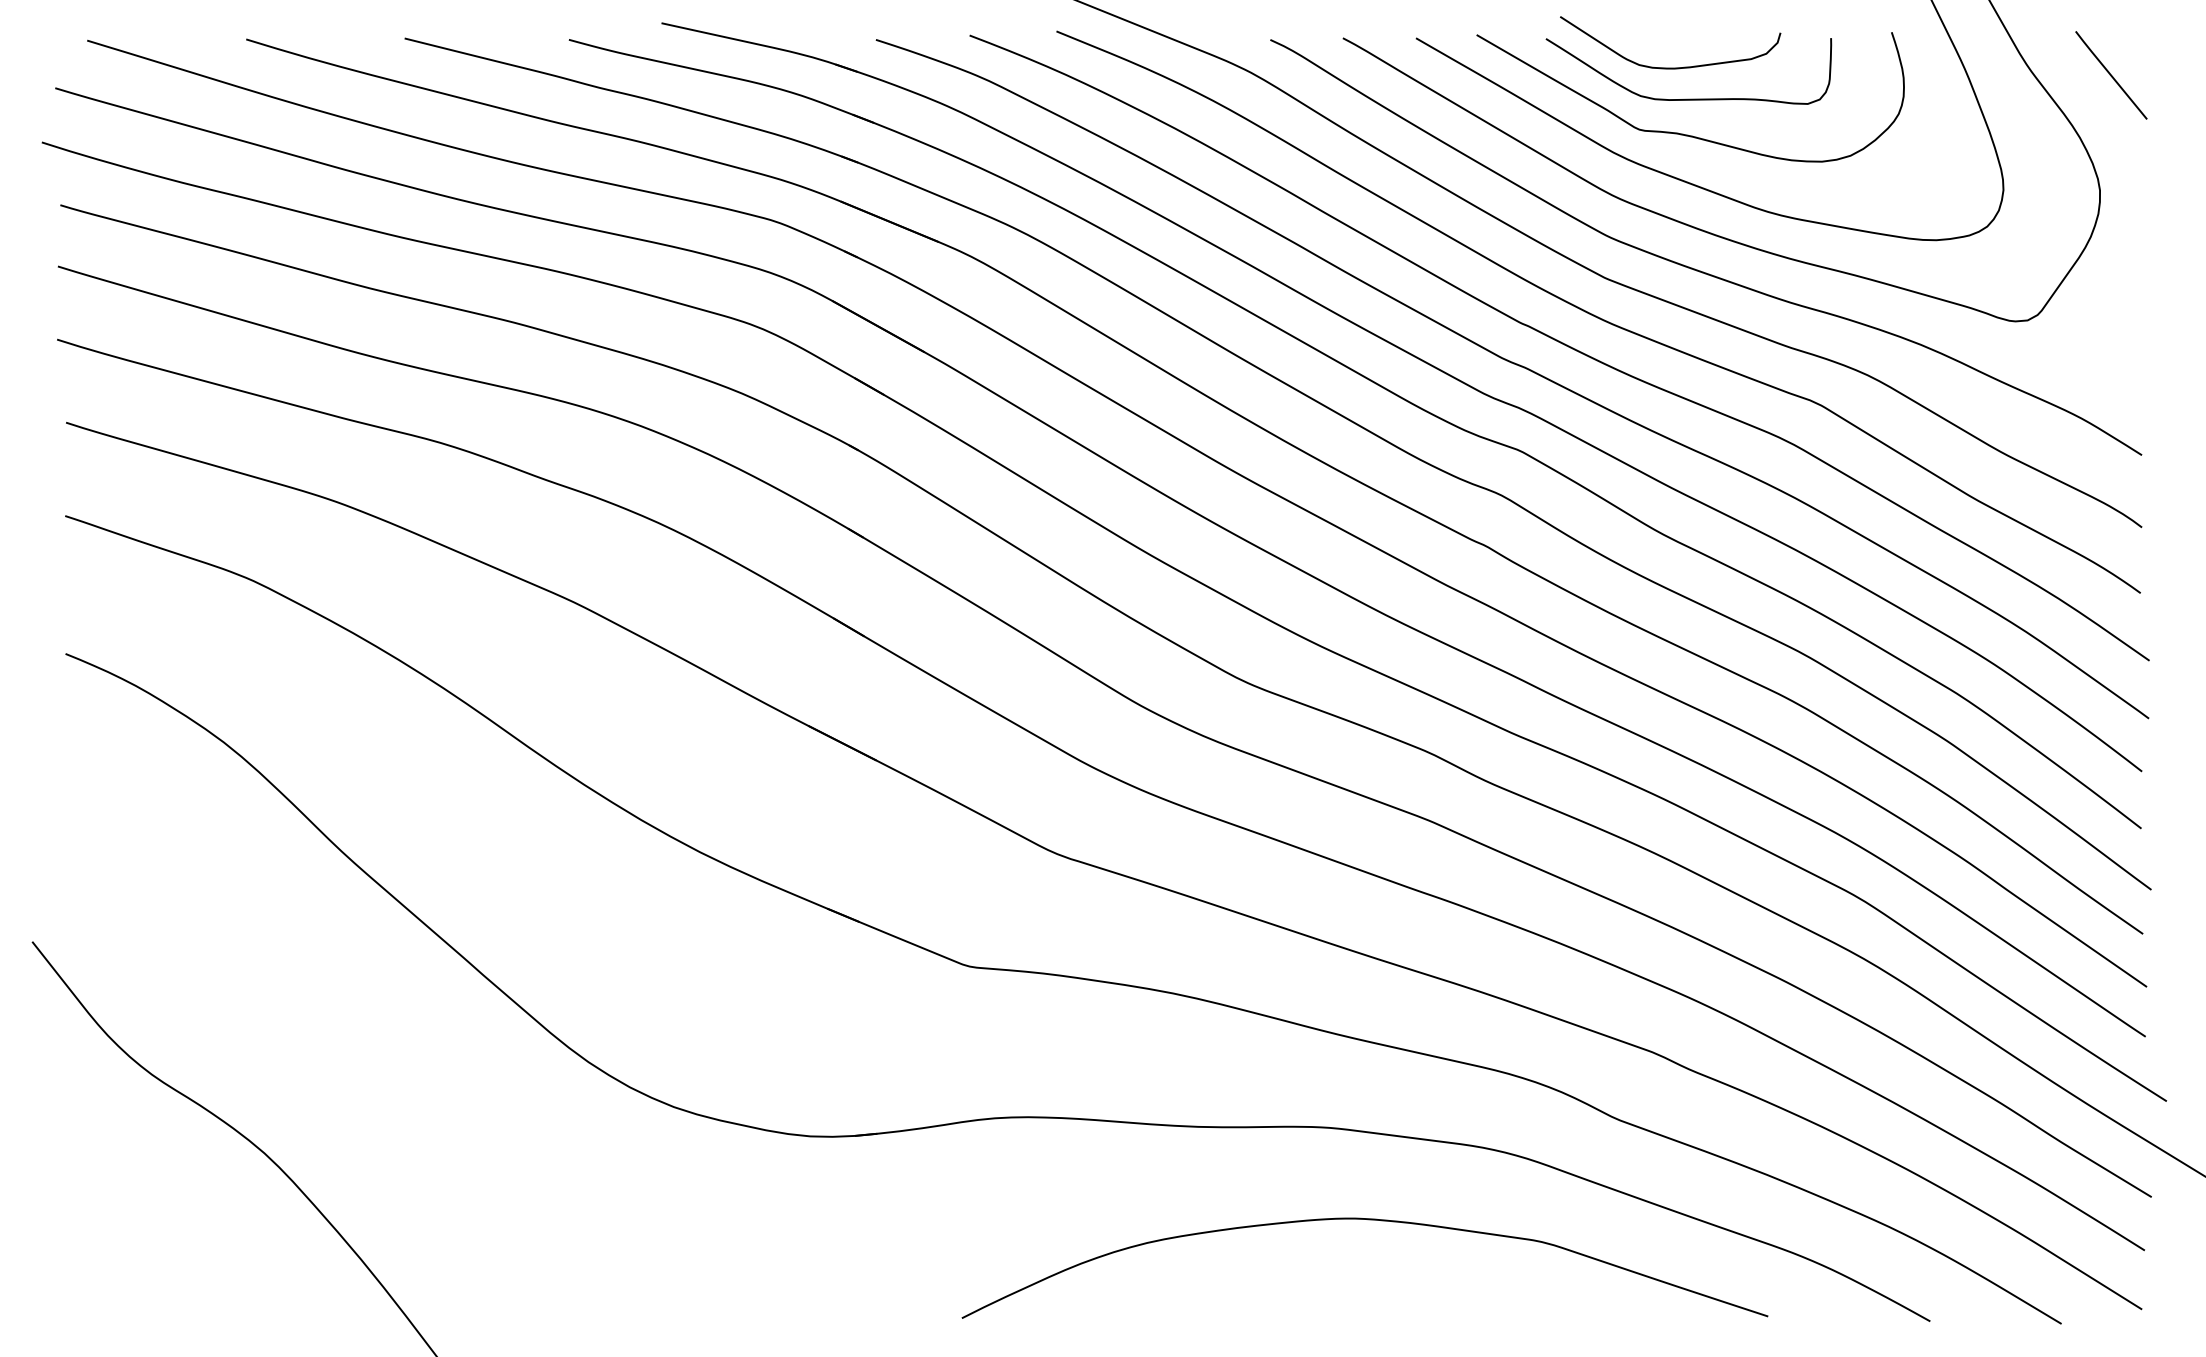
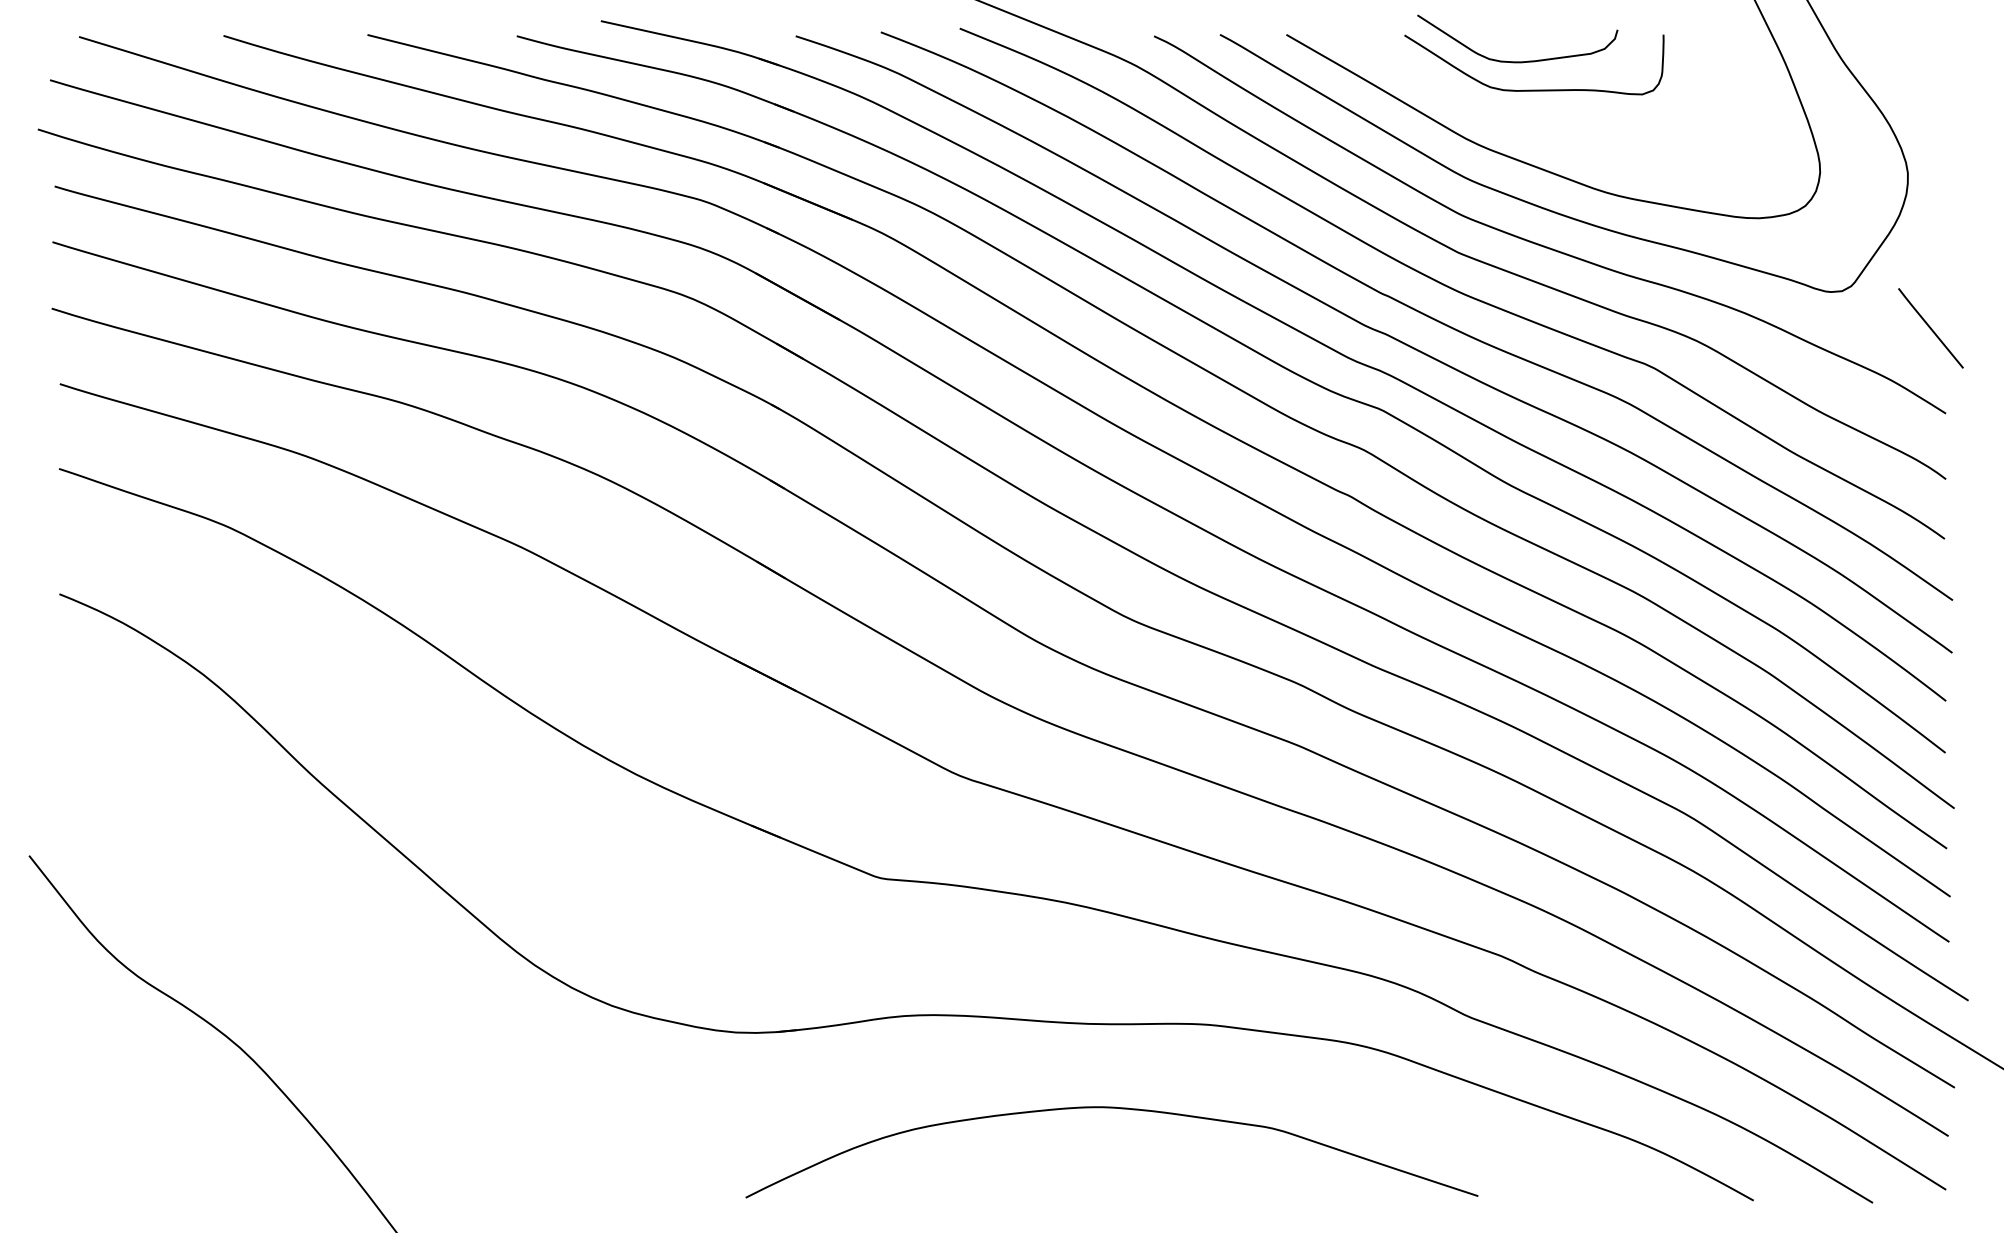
line: (2111, 75) -> (1931, 328), moved
curve: (1683, 133) -> (1529, 121), removed
curve: (1368, 1220) -> (1115, 1108), moved

